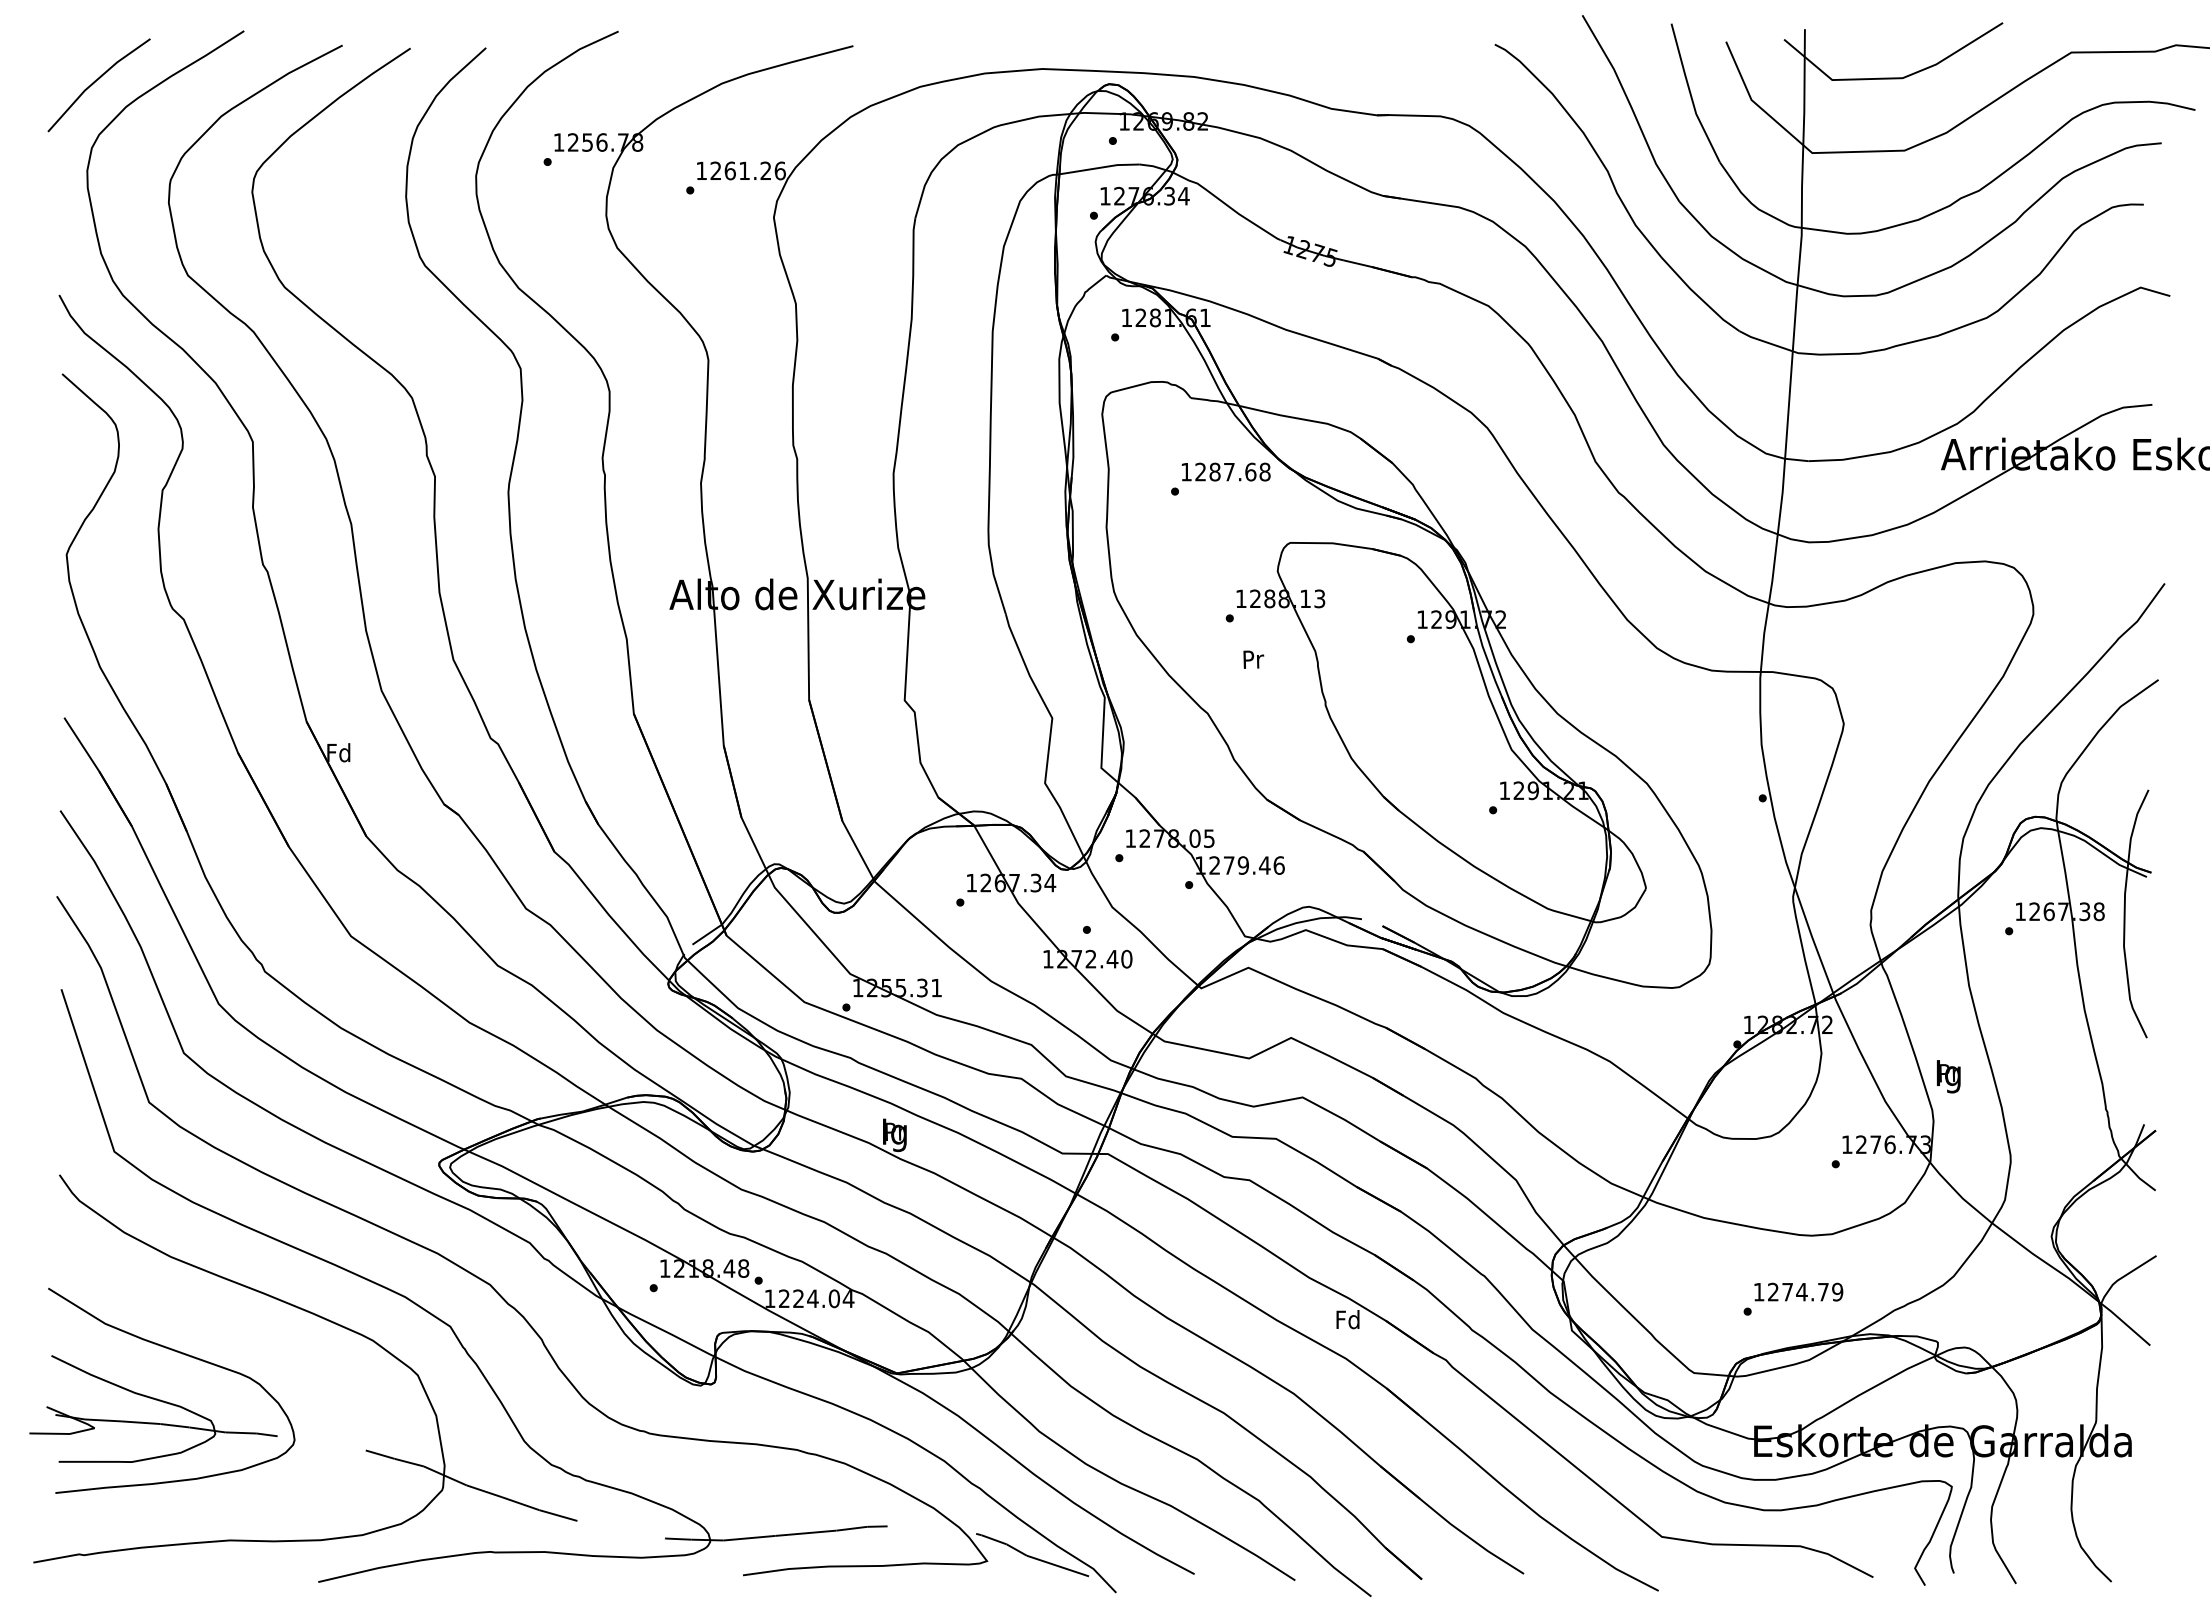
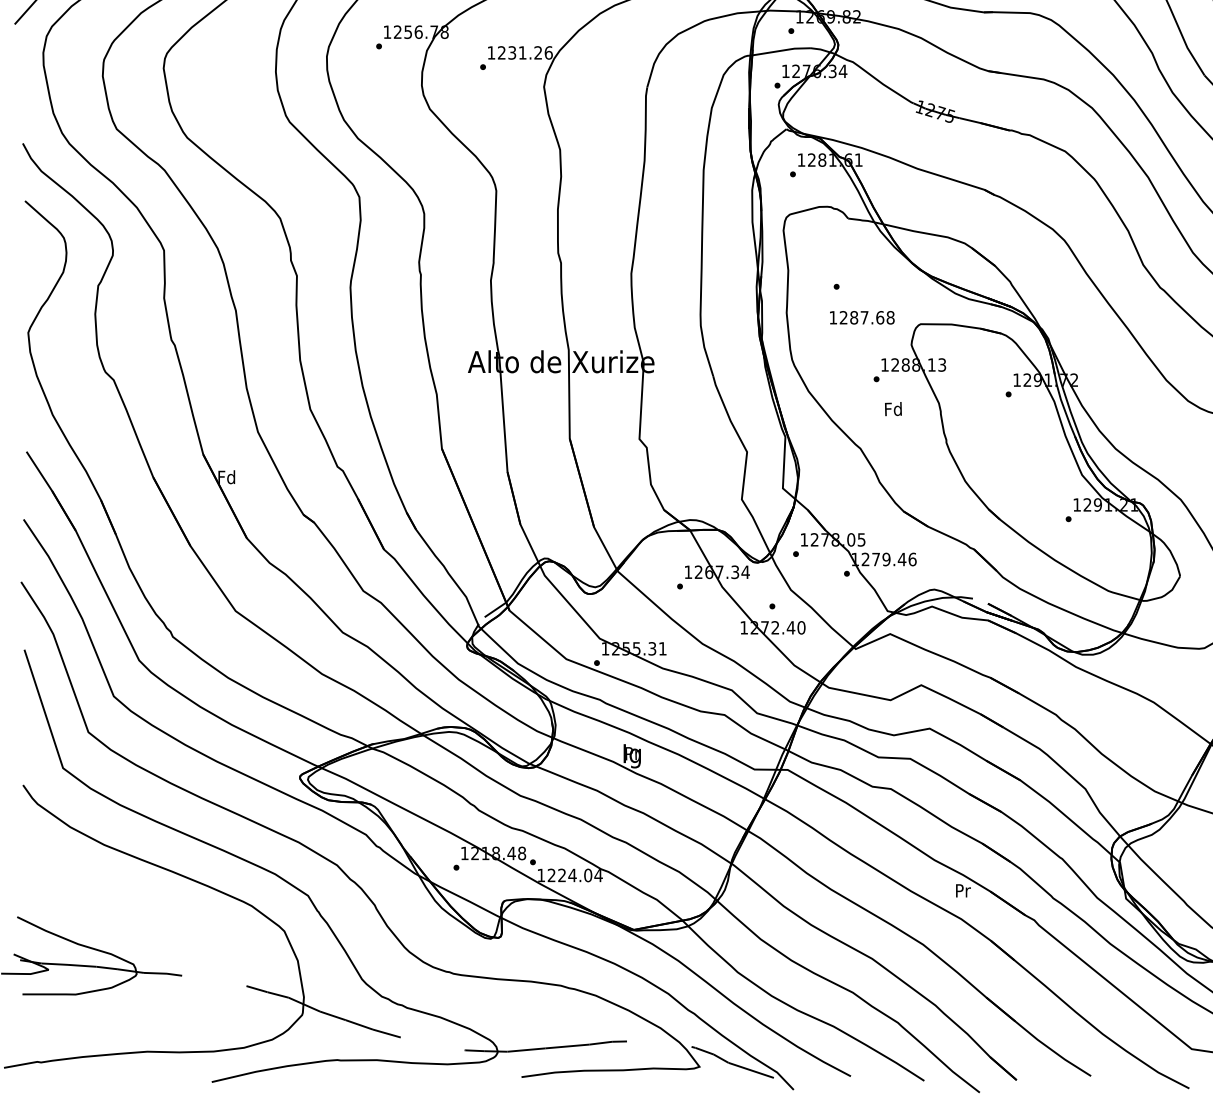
text: (729, 170) -> (511, 52), 1261.26 -> 1231.26
text: (1225, 471) -> (861, 317), moved
text: (1252, 658) -> (893, 408), Pr -> Fd
text: (1347, 1319) -> (962, 890), Fd -> Pr
curve: (182, 1354) -> (112, 916), removed

